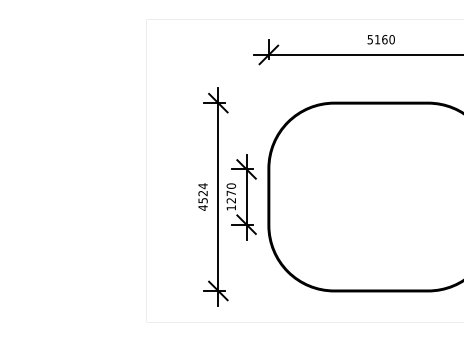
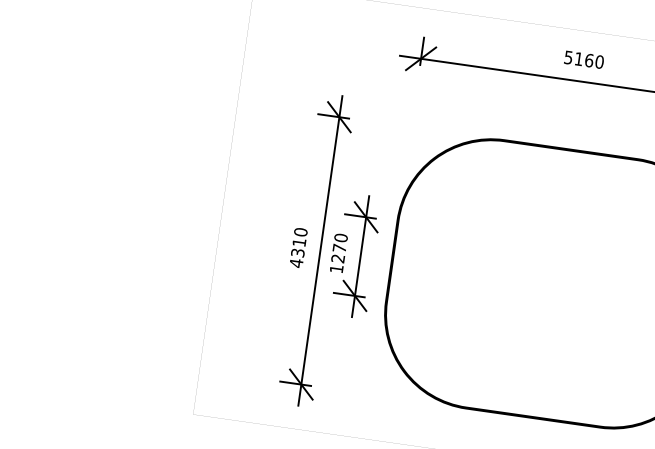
text: (202, 193) -> (298, 242), 4524 -> 4310

